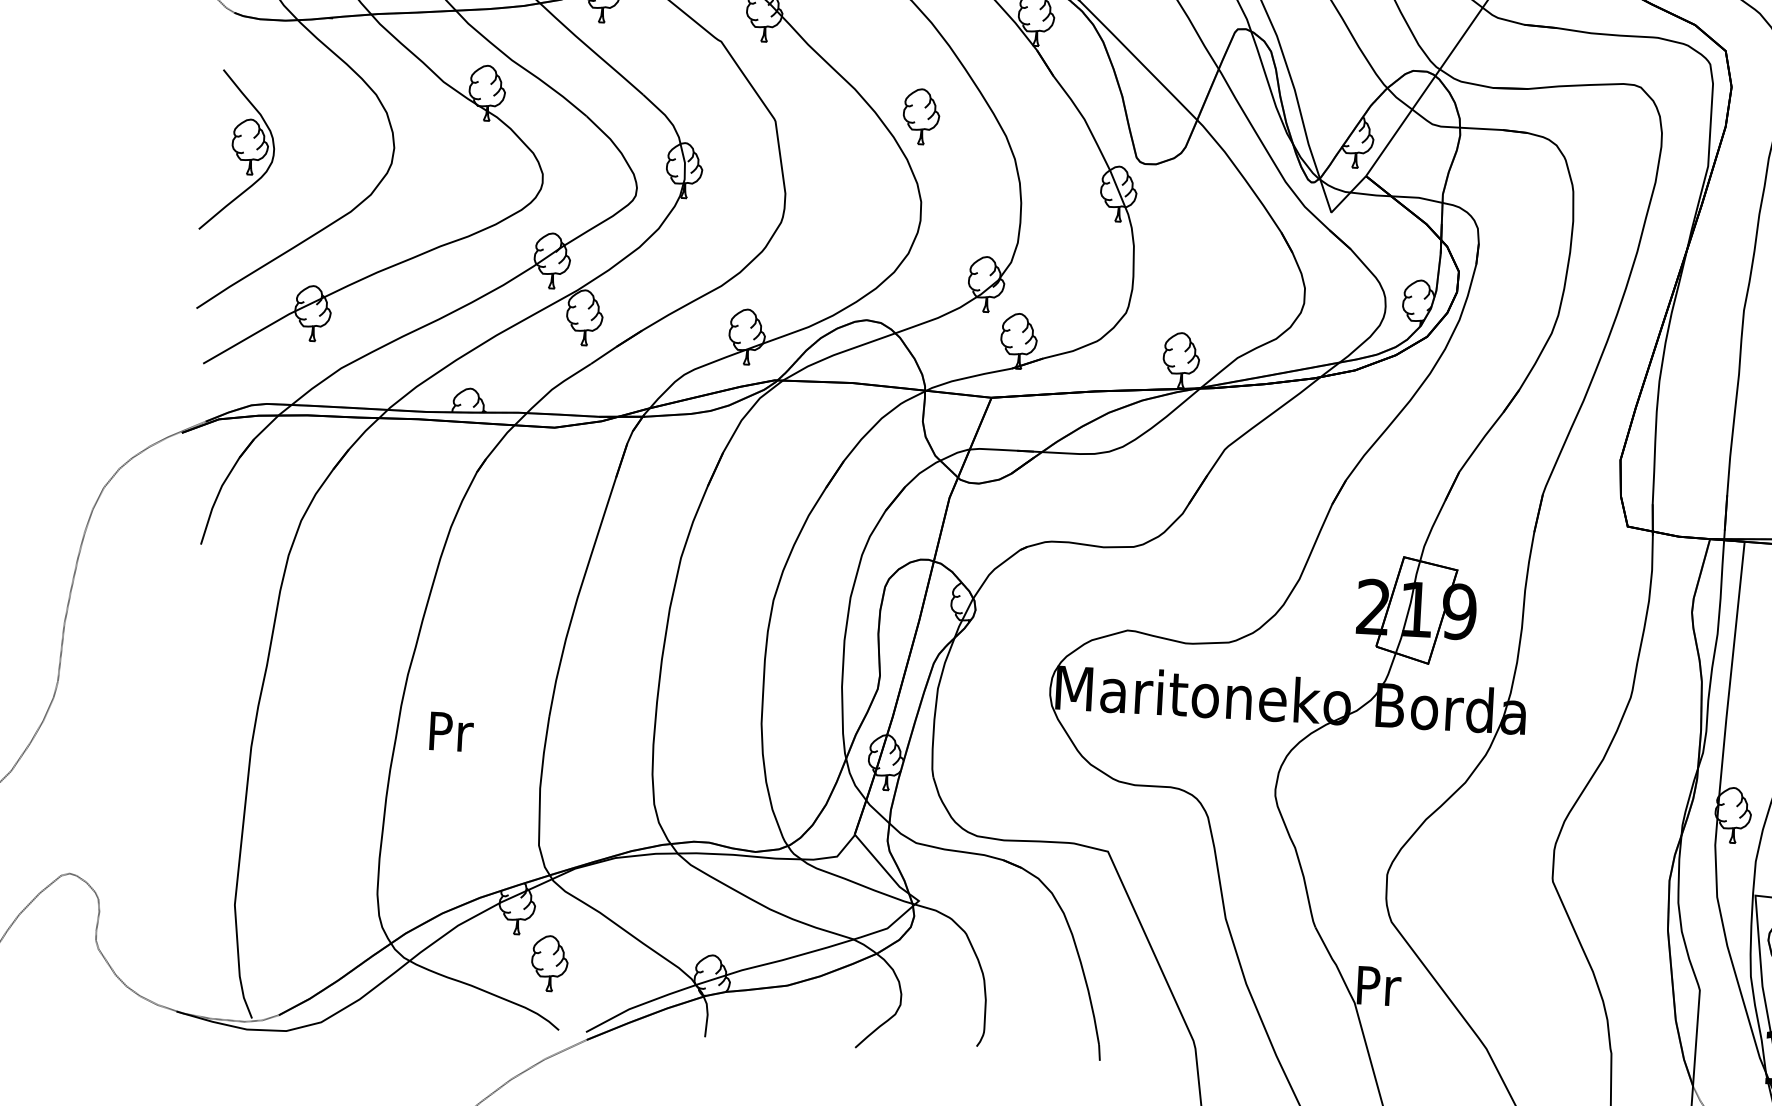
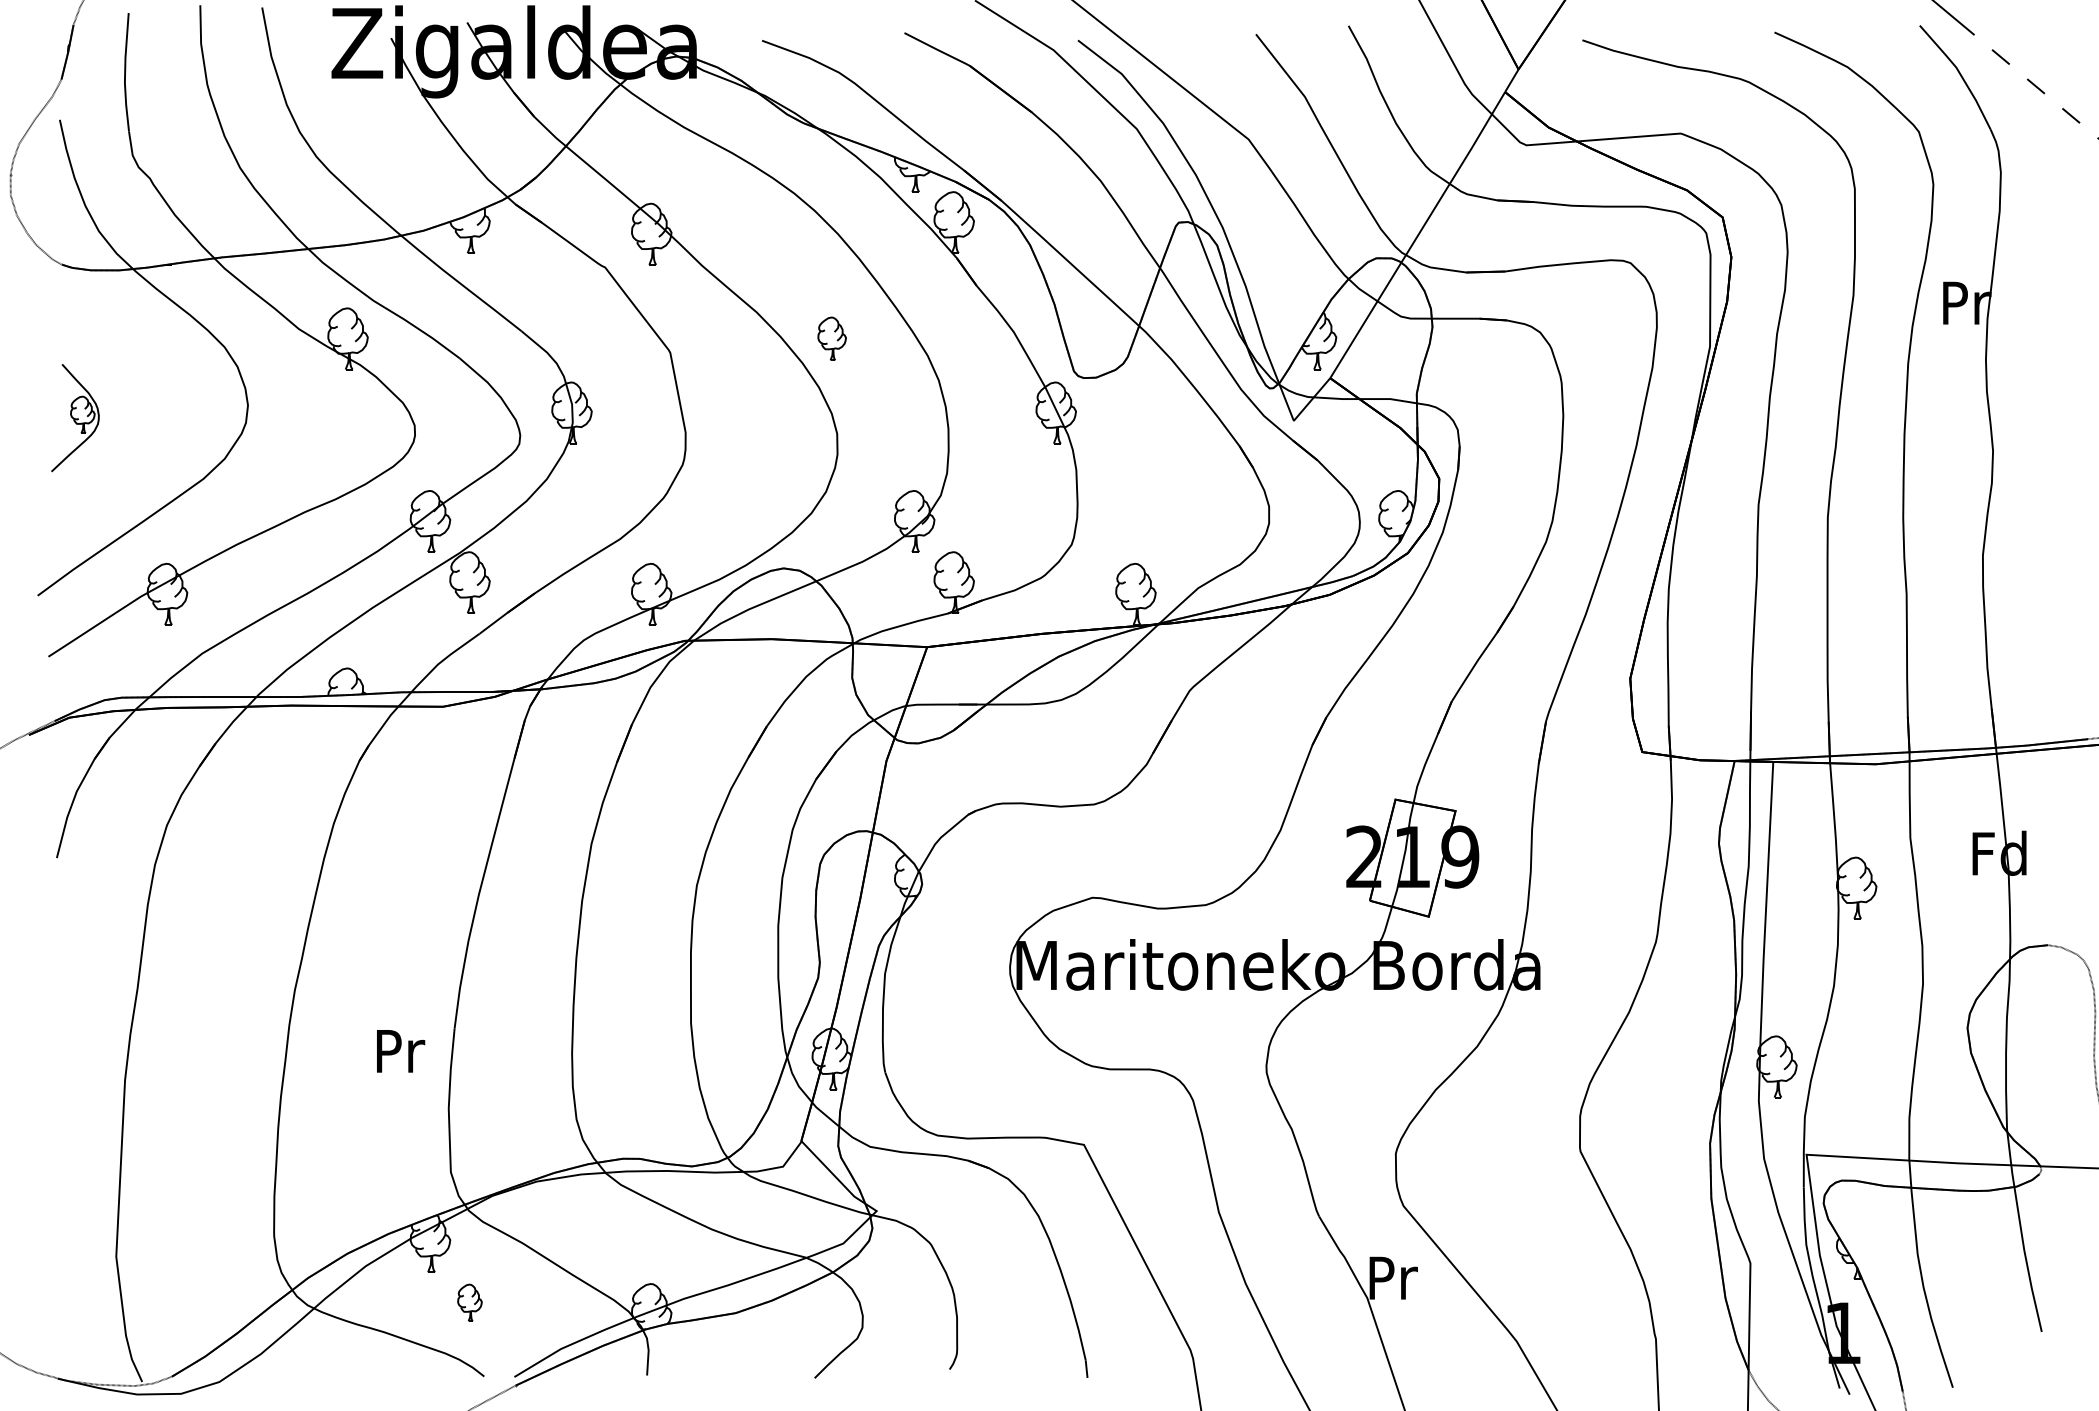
part: (920, 116) -> (831, 338), size x0.7
part: (239, 150) -> (75, 417), size x0.6
text: (452, 732) -> (401, 1051), moved
part: (549, 963) -> (469, 1302), size x0.6

